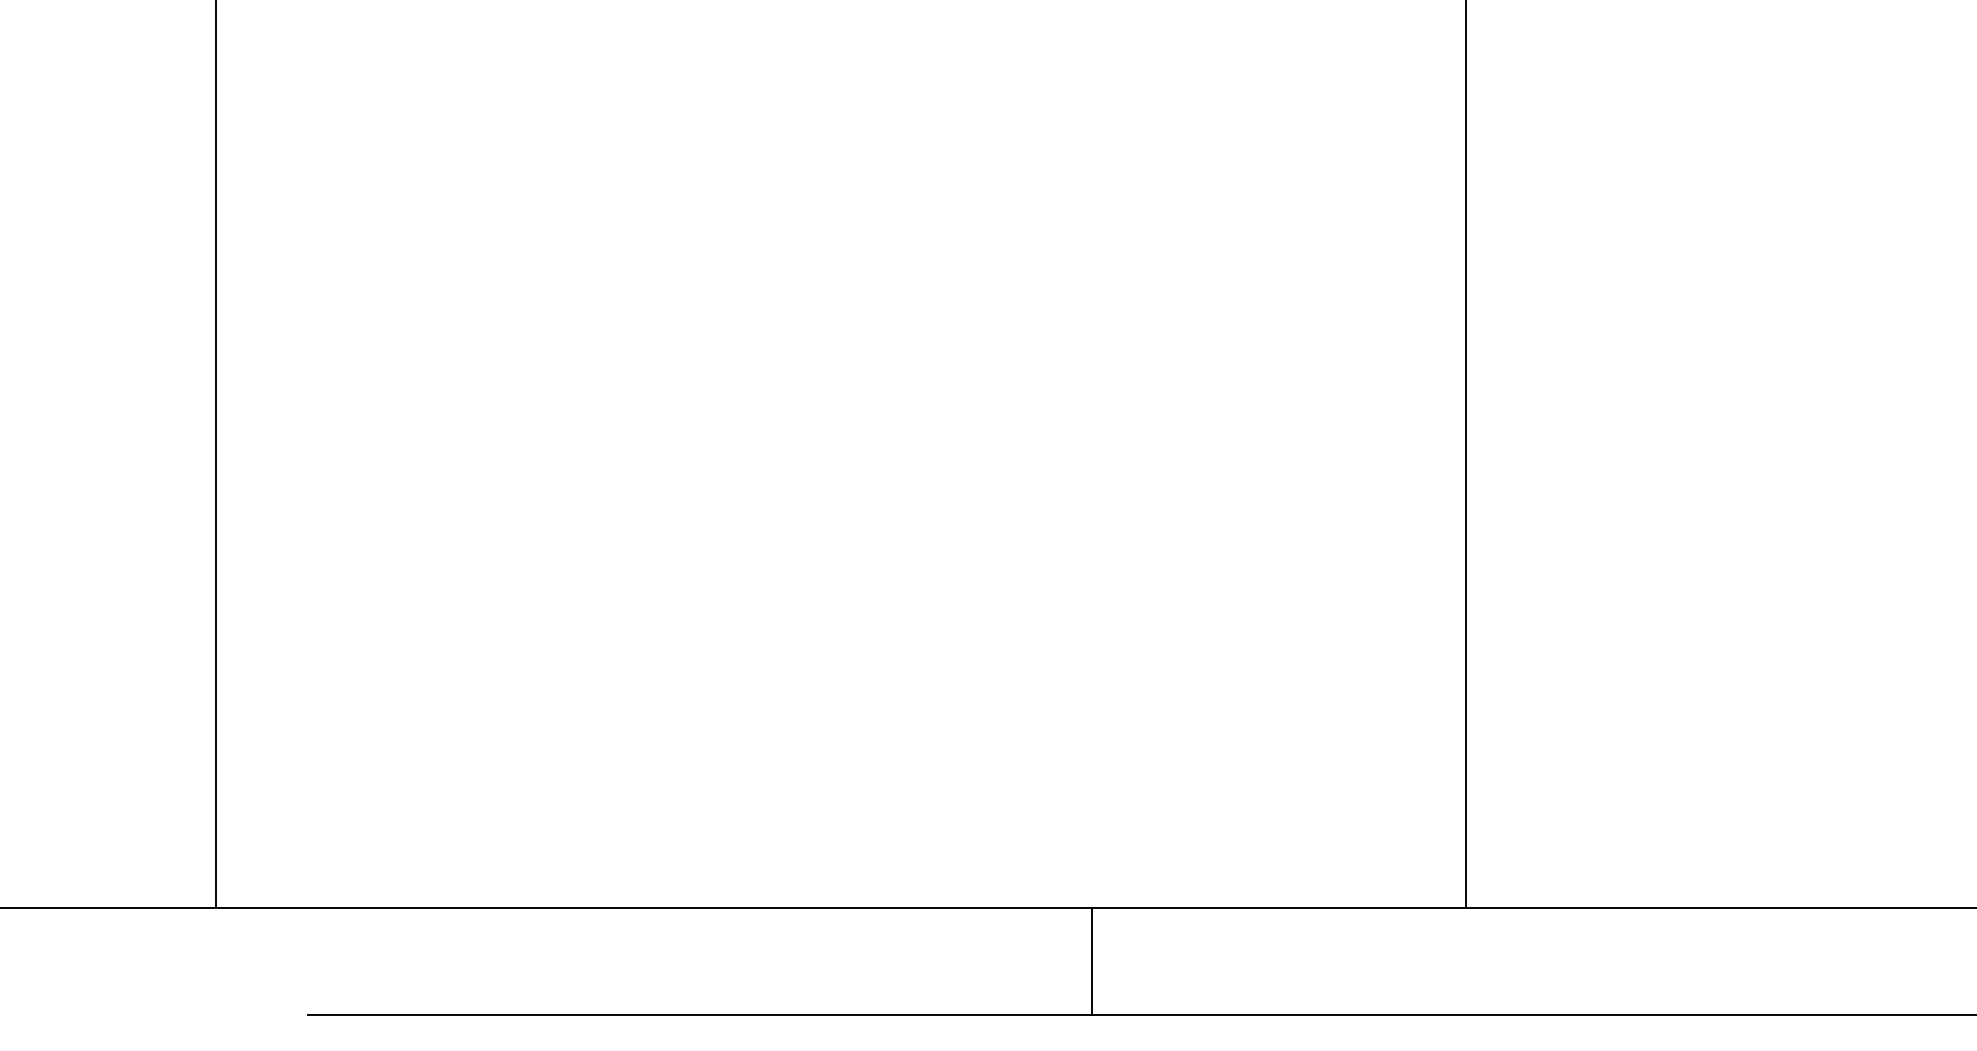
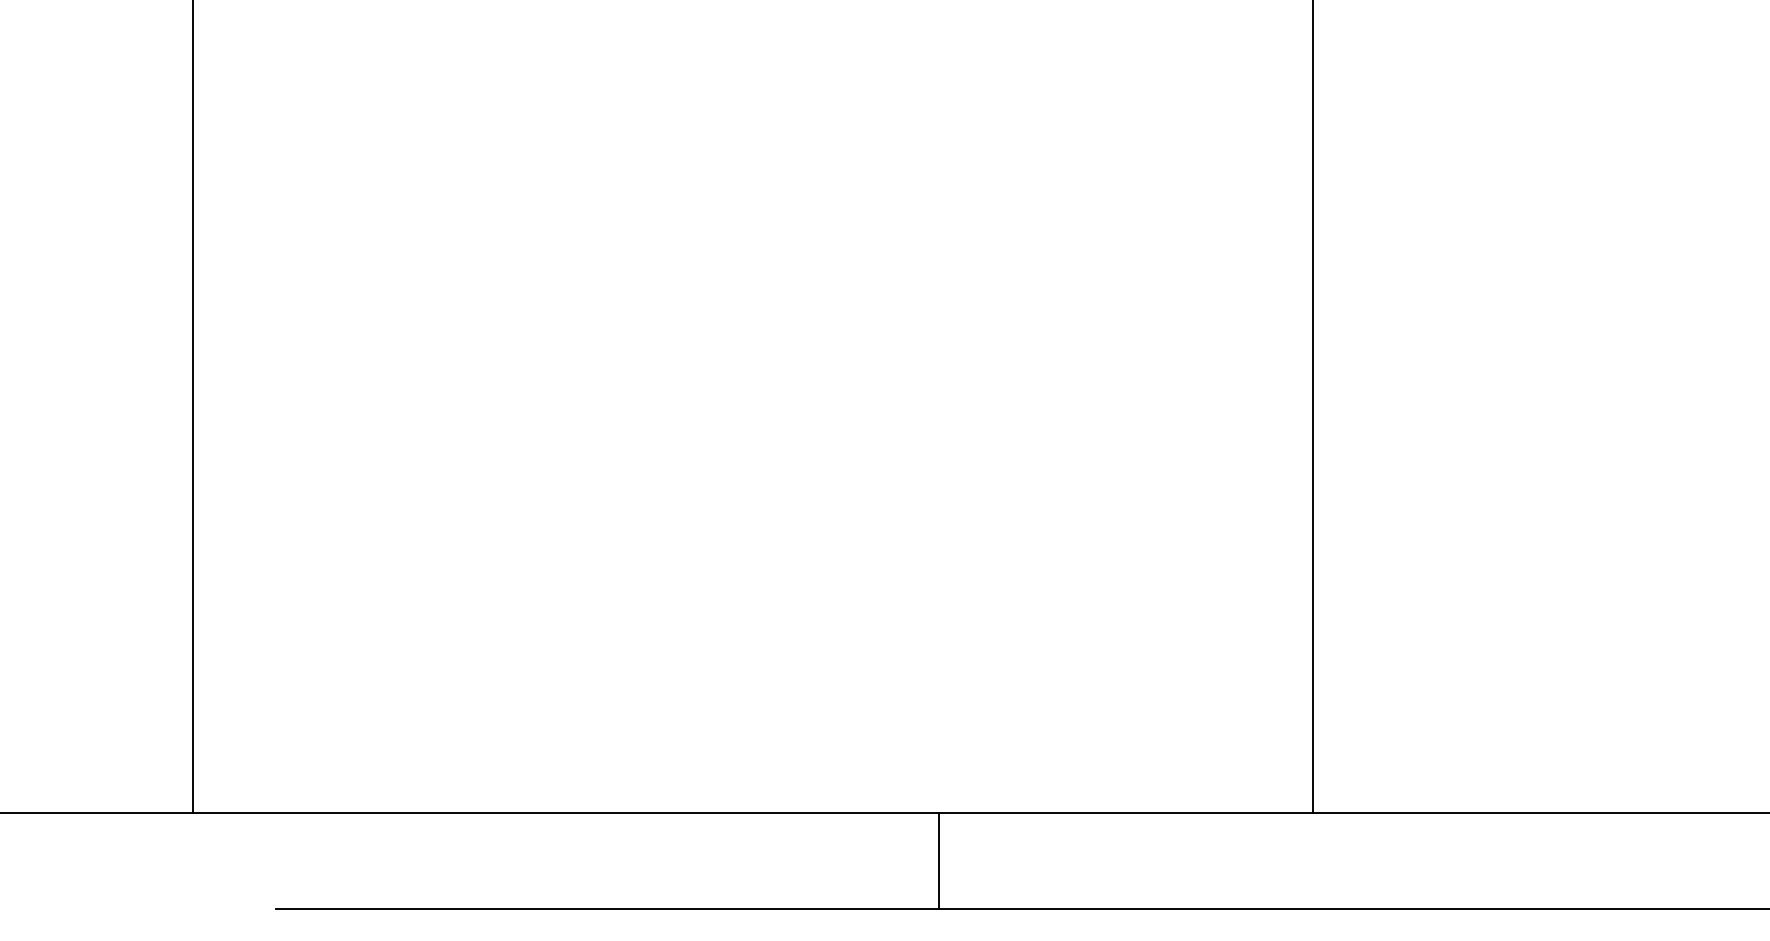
line: (1091, 961) -> (939, 860), moved

